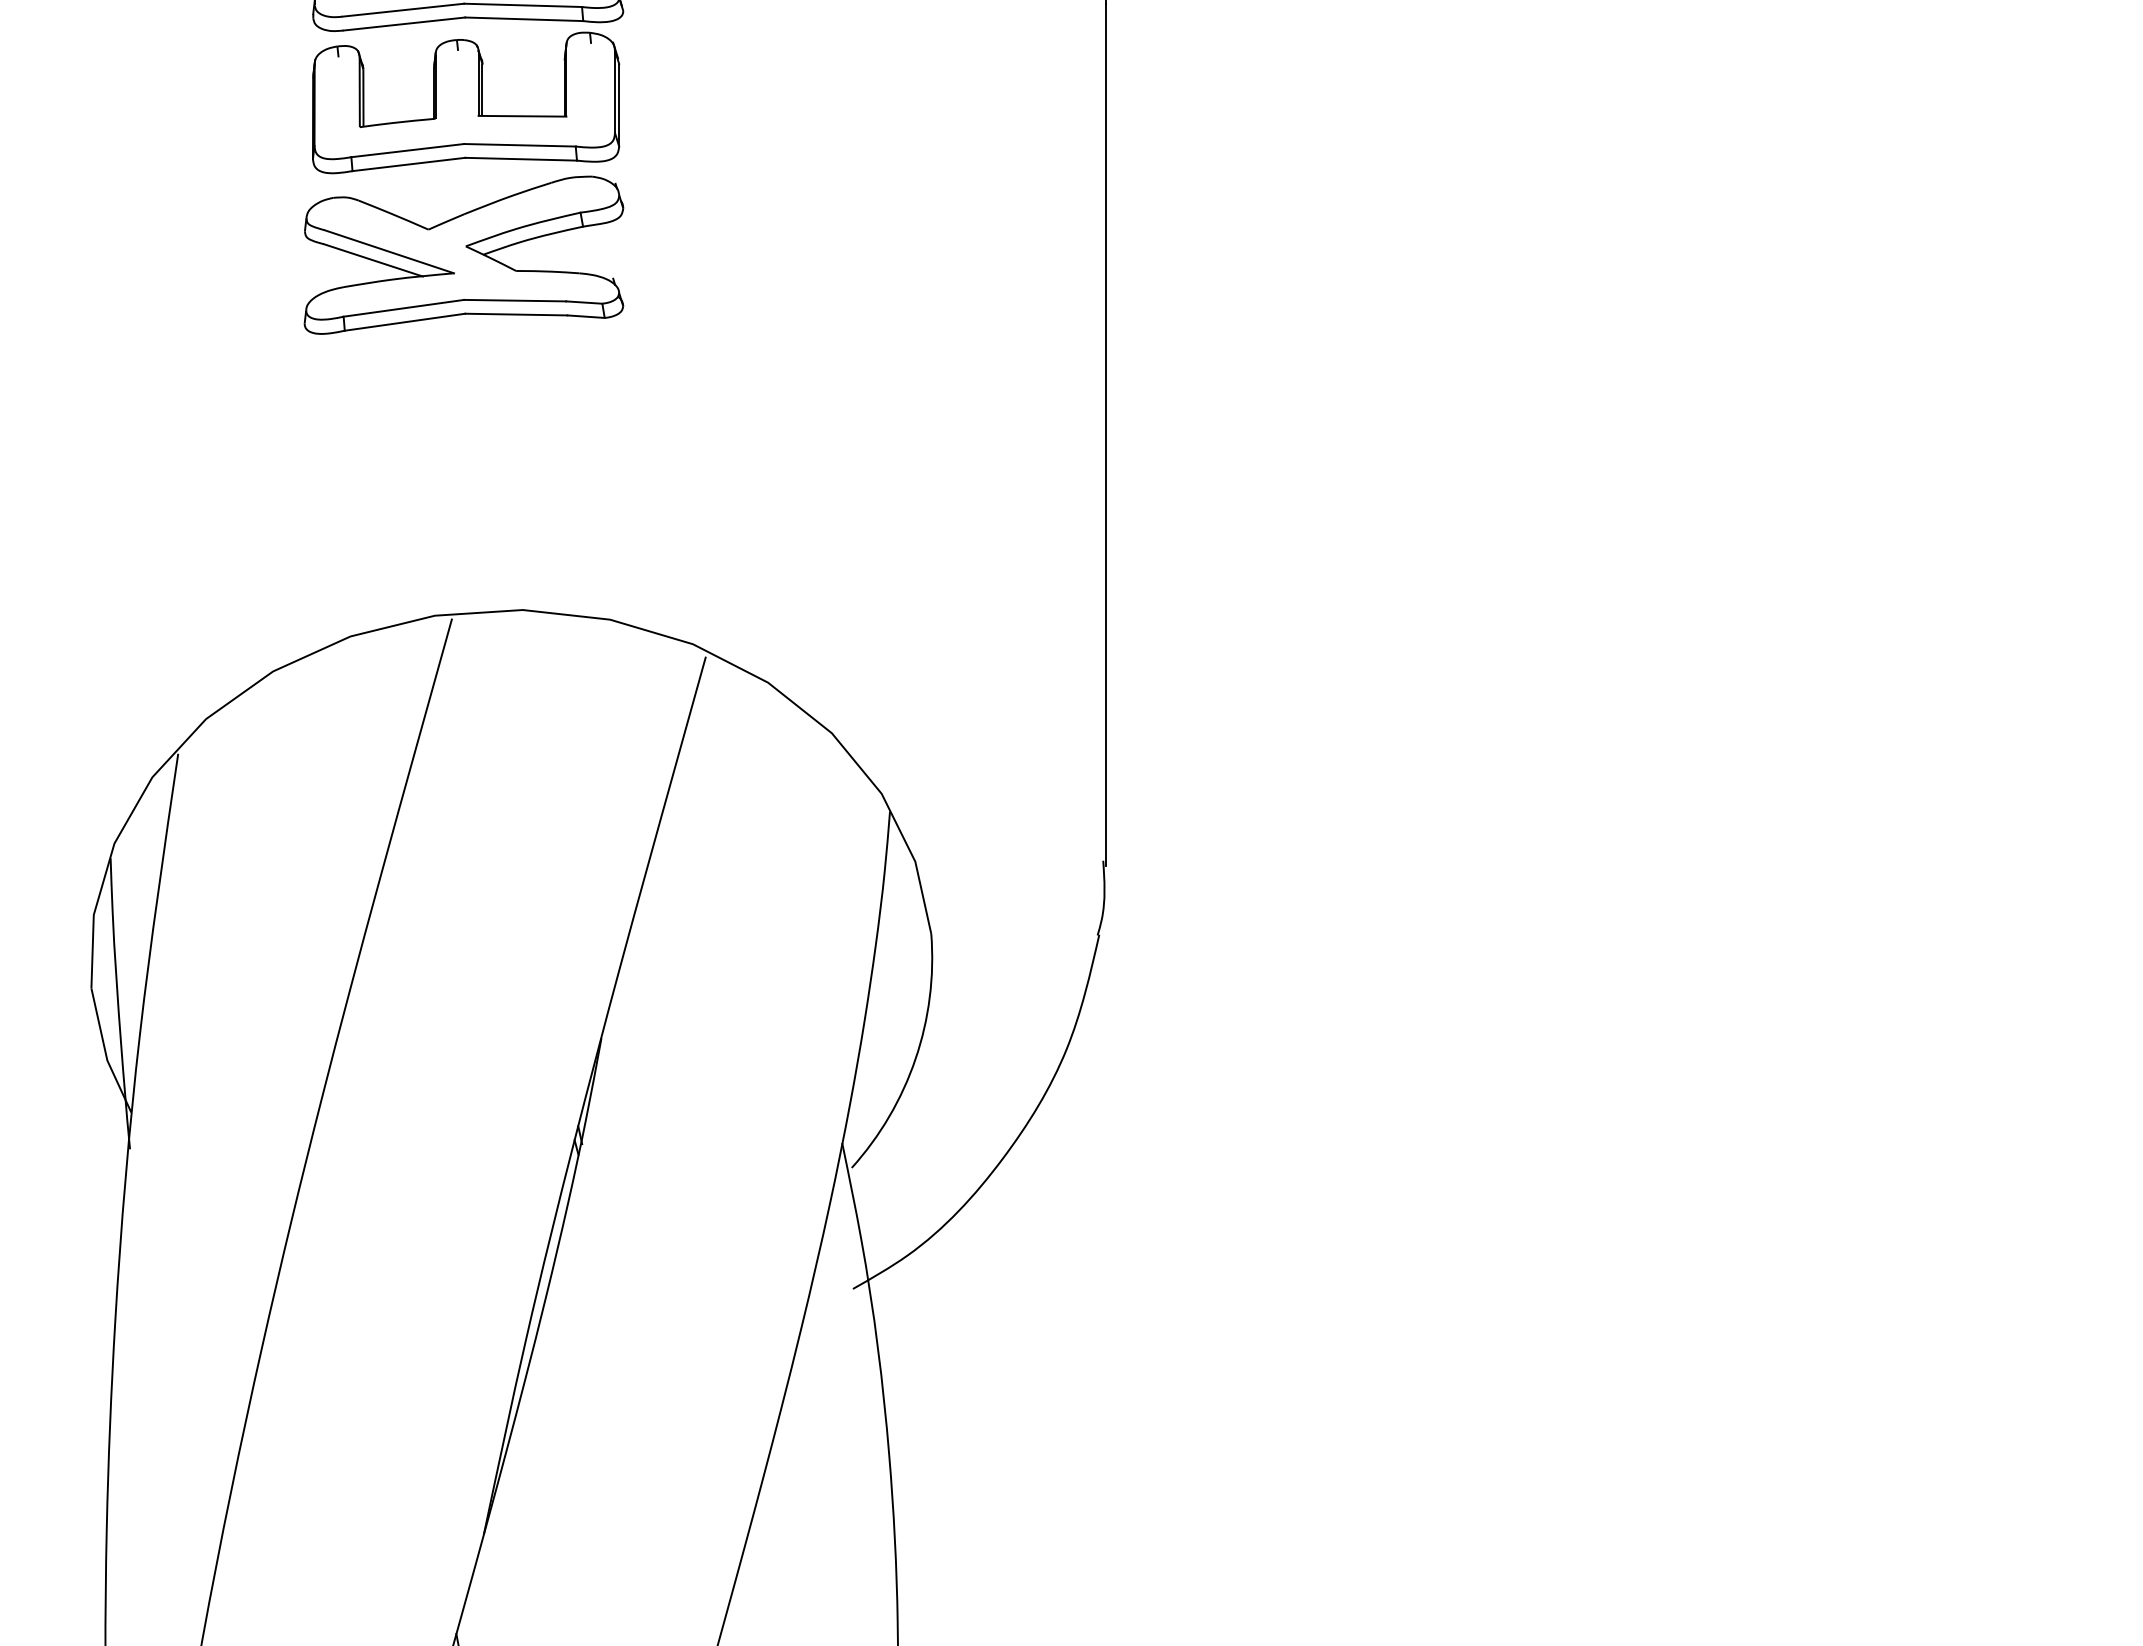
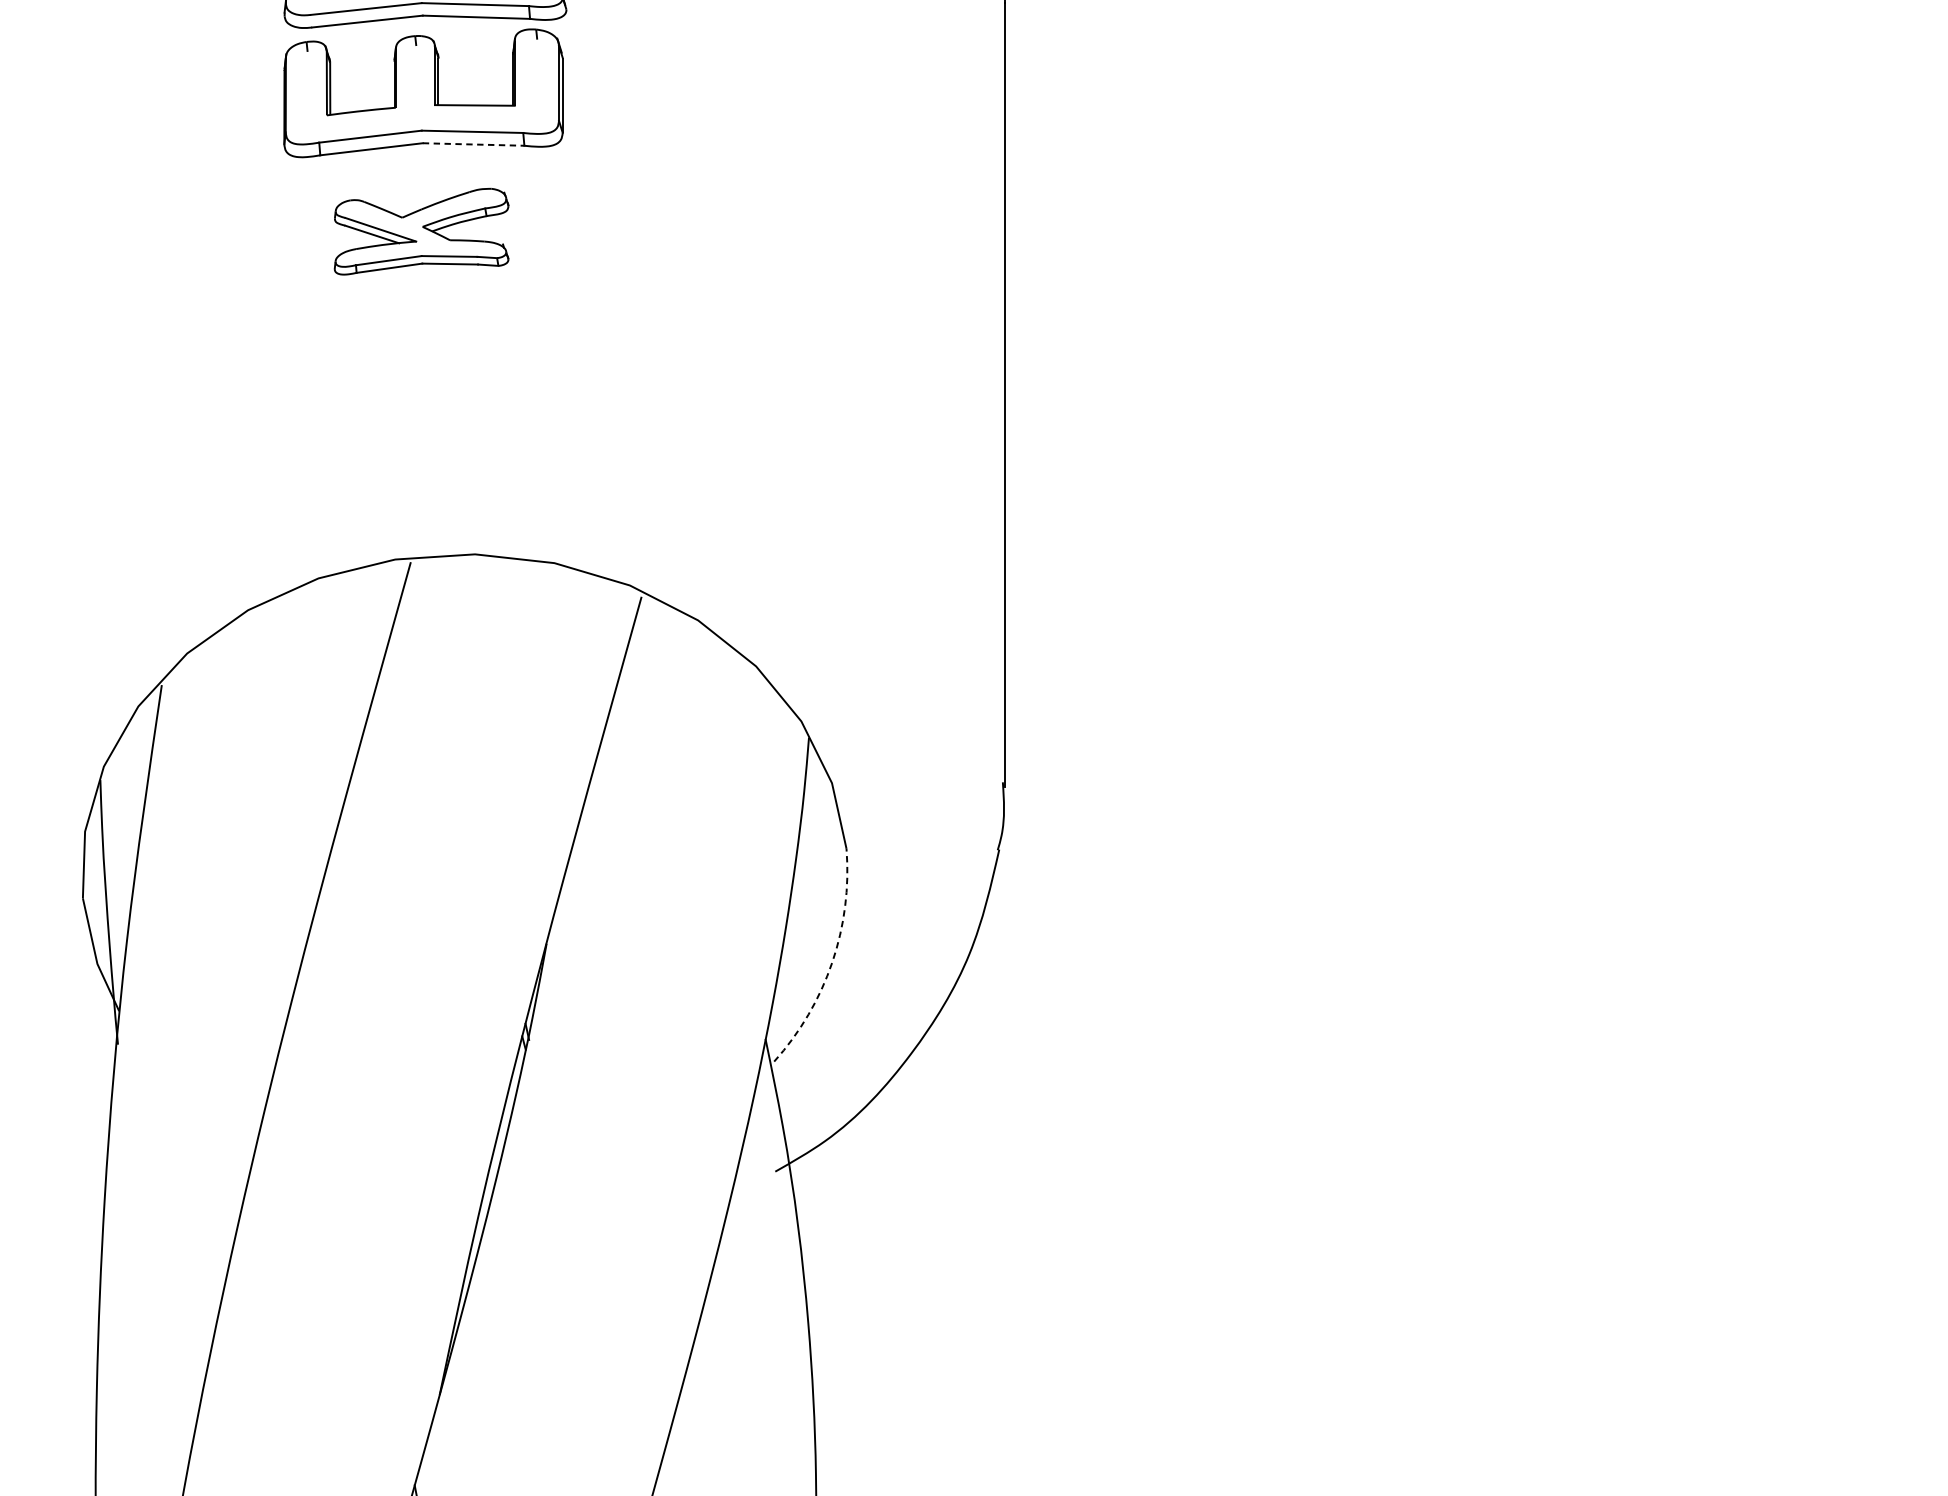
line: (521, 159) -> (473, 144), solid -> dashed
part: (463, 254) -> (421, 231), size x0.6
arc: (915, 1059) -> (832, 963), solid -> dashed

